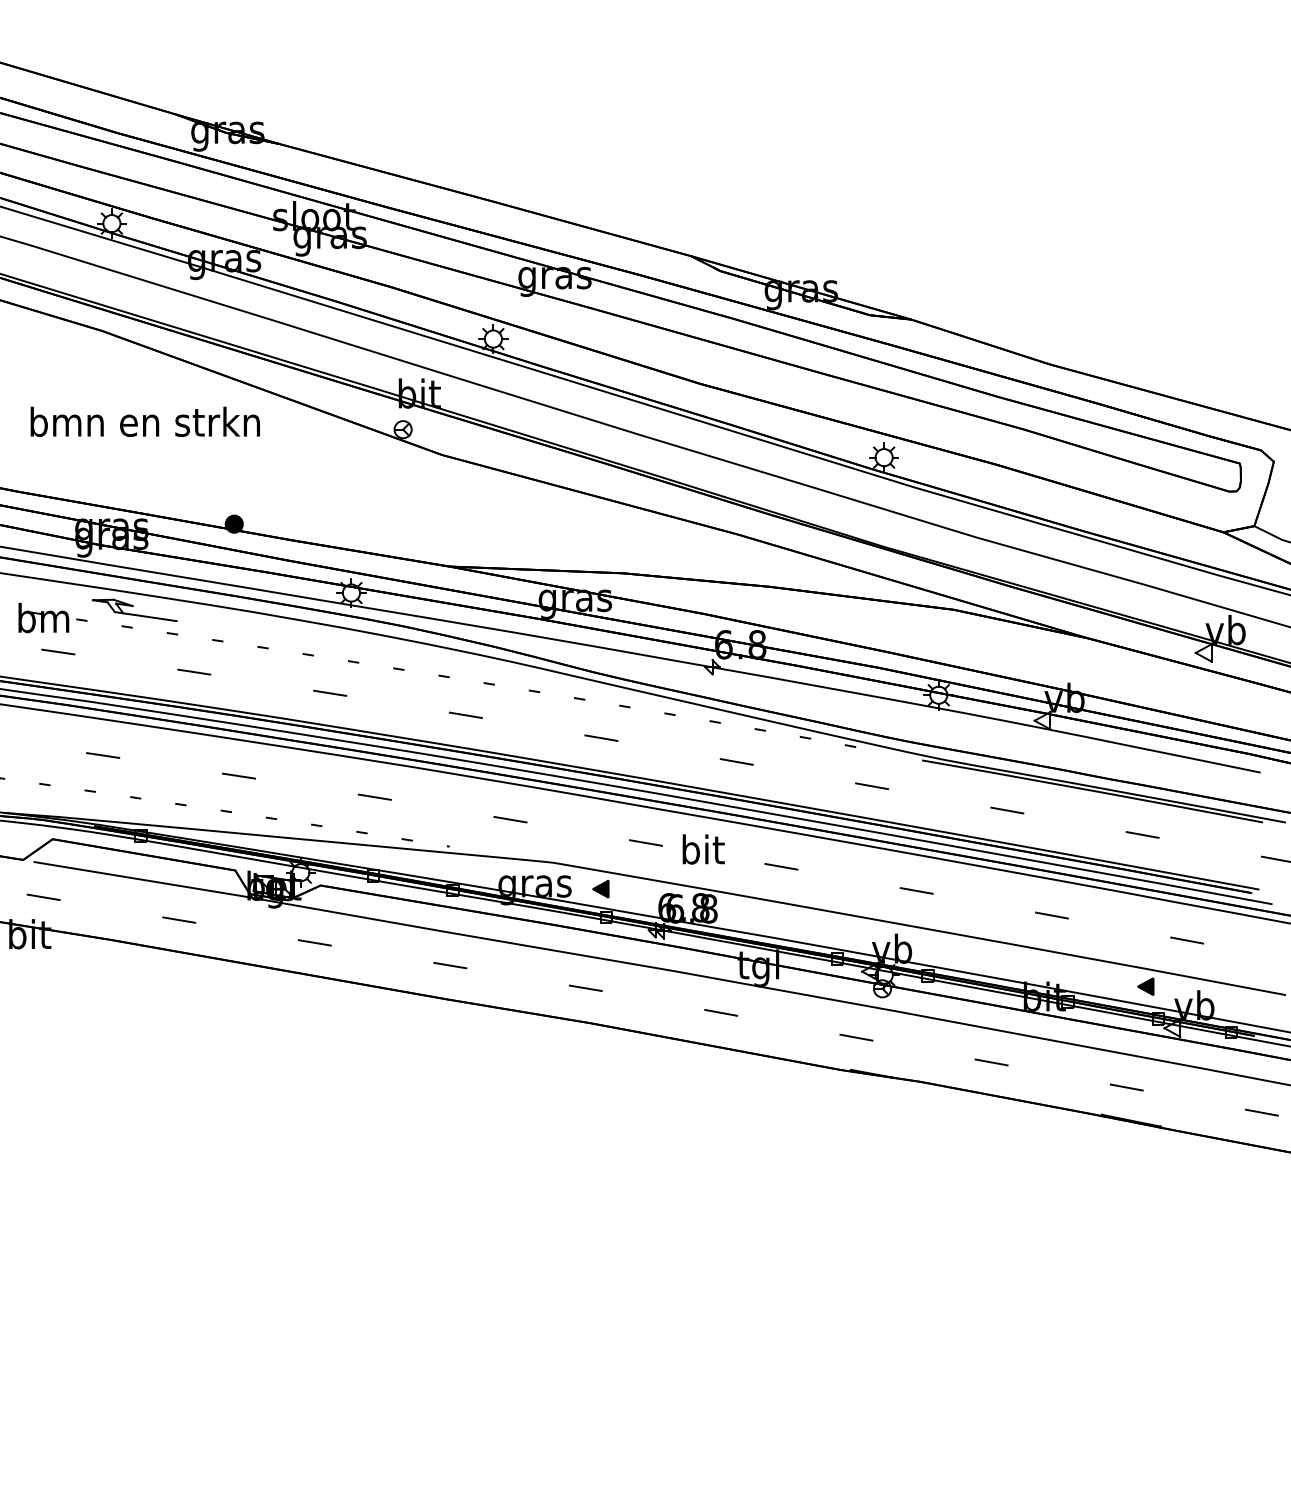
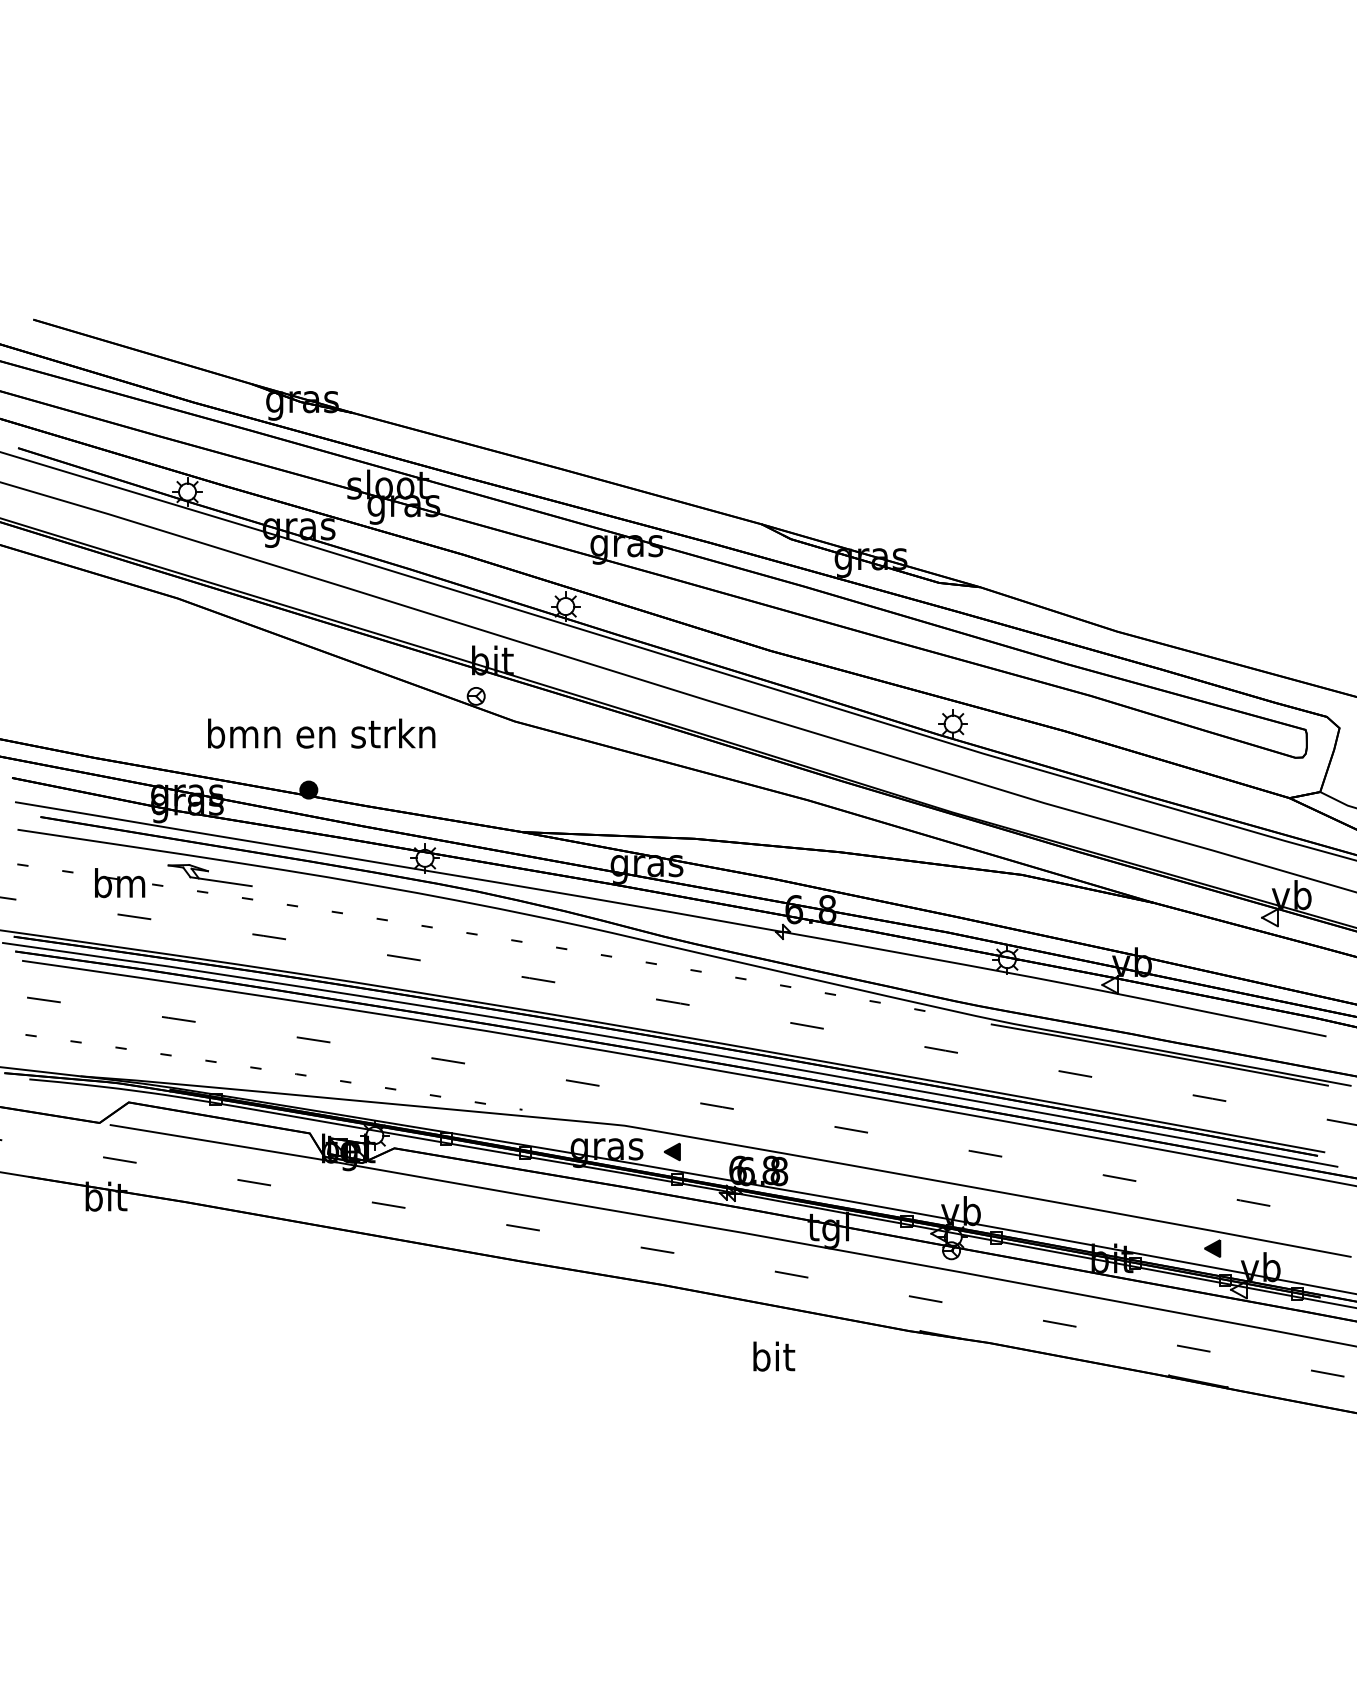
text: (145, 421) -> (321, 733), moved
text: (703, 849) -> (774, 1356), moved

